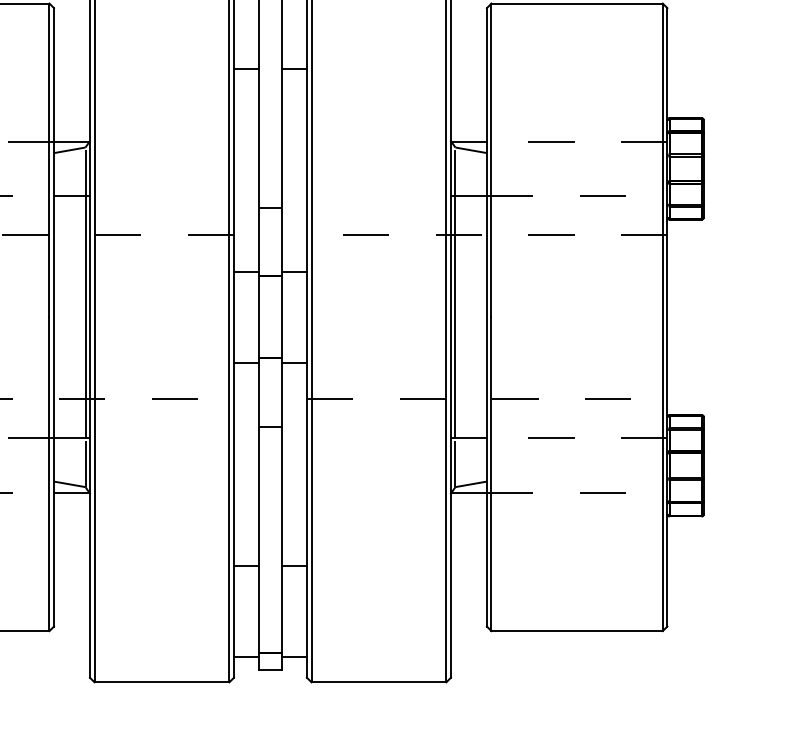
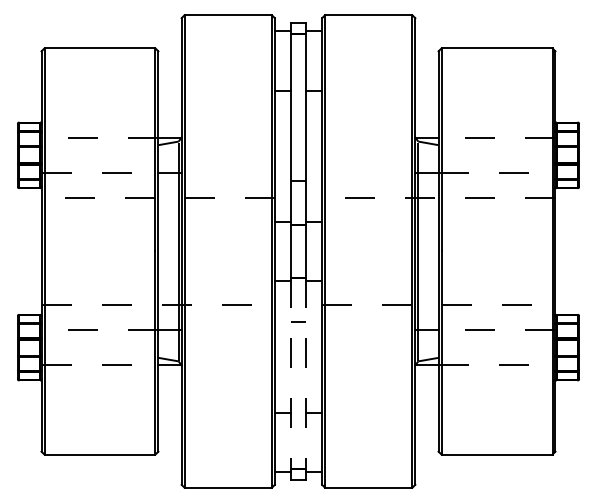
line: (259, 505) -> (291, 373), solid -> dashed
line: (281, 505) -> (305, 373), solid -> dashed

